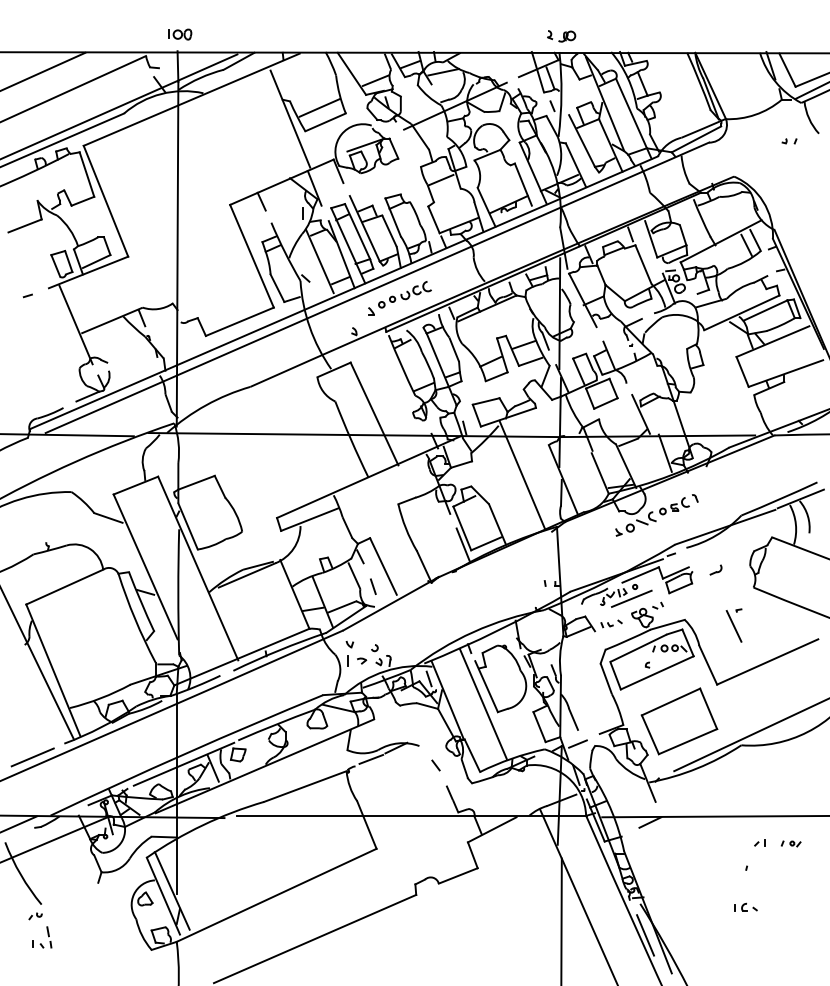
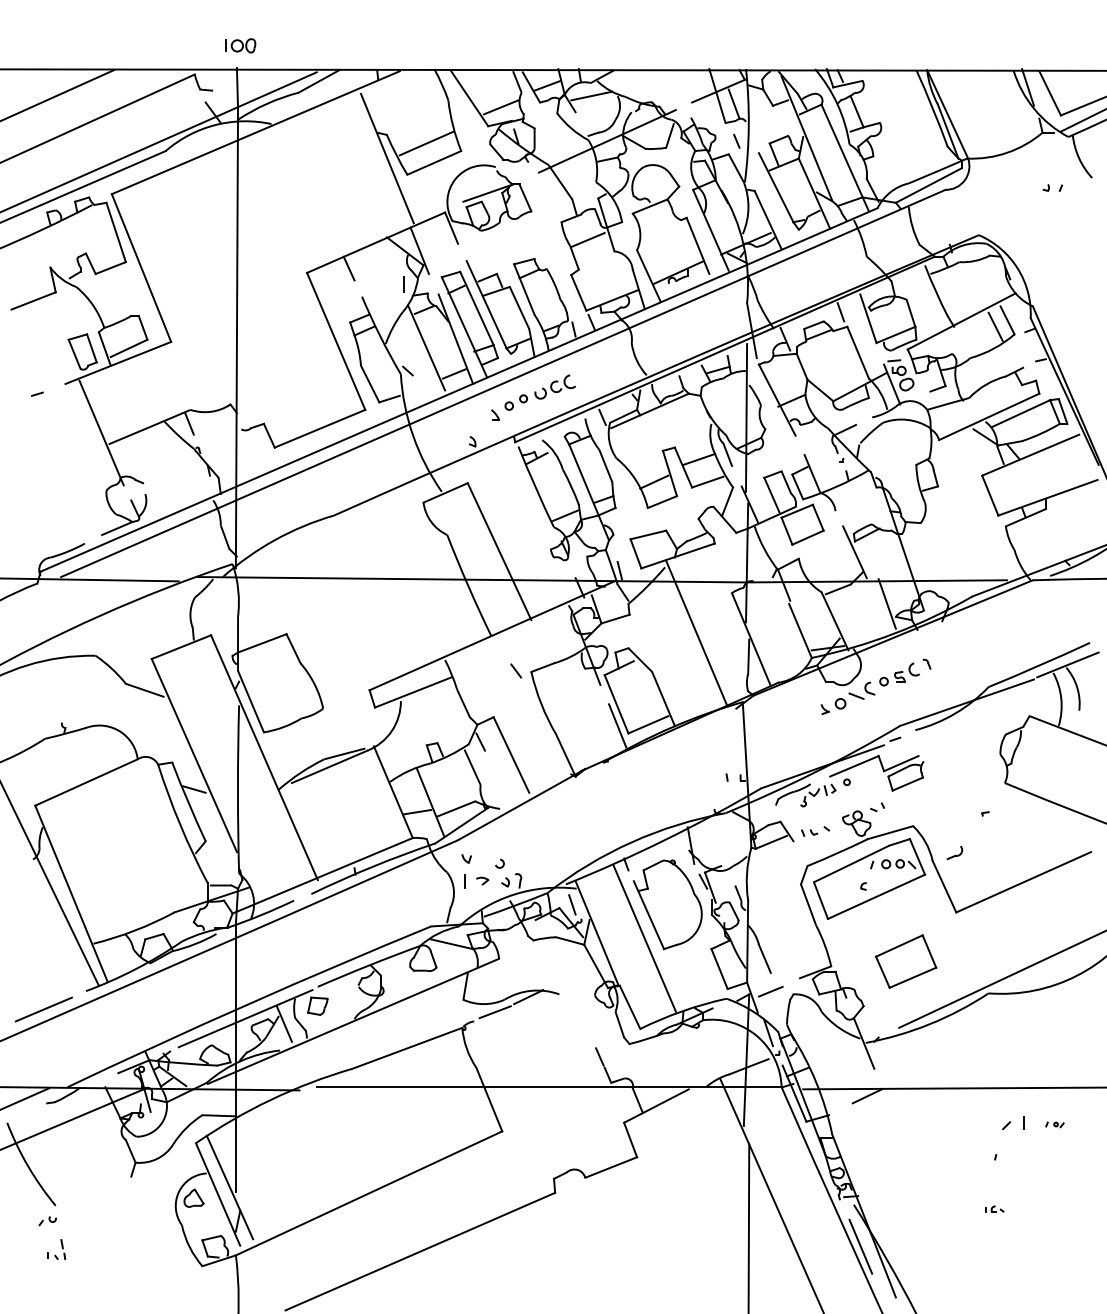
part: (561, 36) -> (748, 48), removed
part: (715, 569) -> (954, 852), moved
line: (373, 586) -> (498, 781), removed
line: (631, 598) -> (842, 797), removed
line: (733, 626) -> (978, 834), removed
part: (679, 721) -> (906, 961), size x0.6
line: (435, 765) -> (515, 670), moved
part: (759, 842) -> (1012, 1122), size x1.6
part: (790, 843) -> (1054, 1124), size x0.7
part: (745, 906) -> (994, 1208), size x0.6
part: (42, 937) -> (56, 1249), size x0.7

